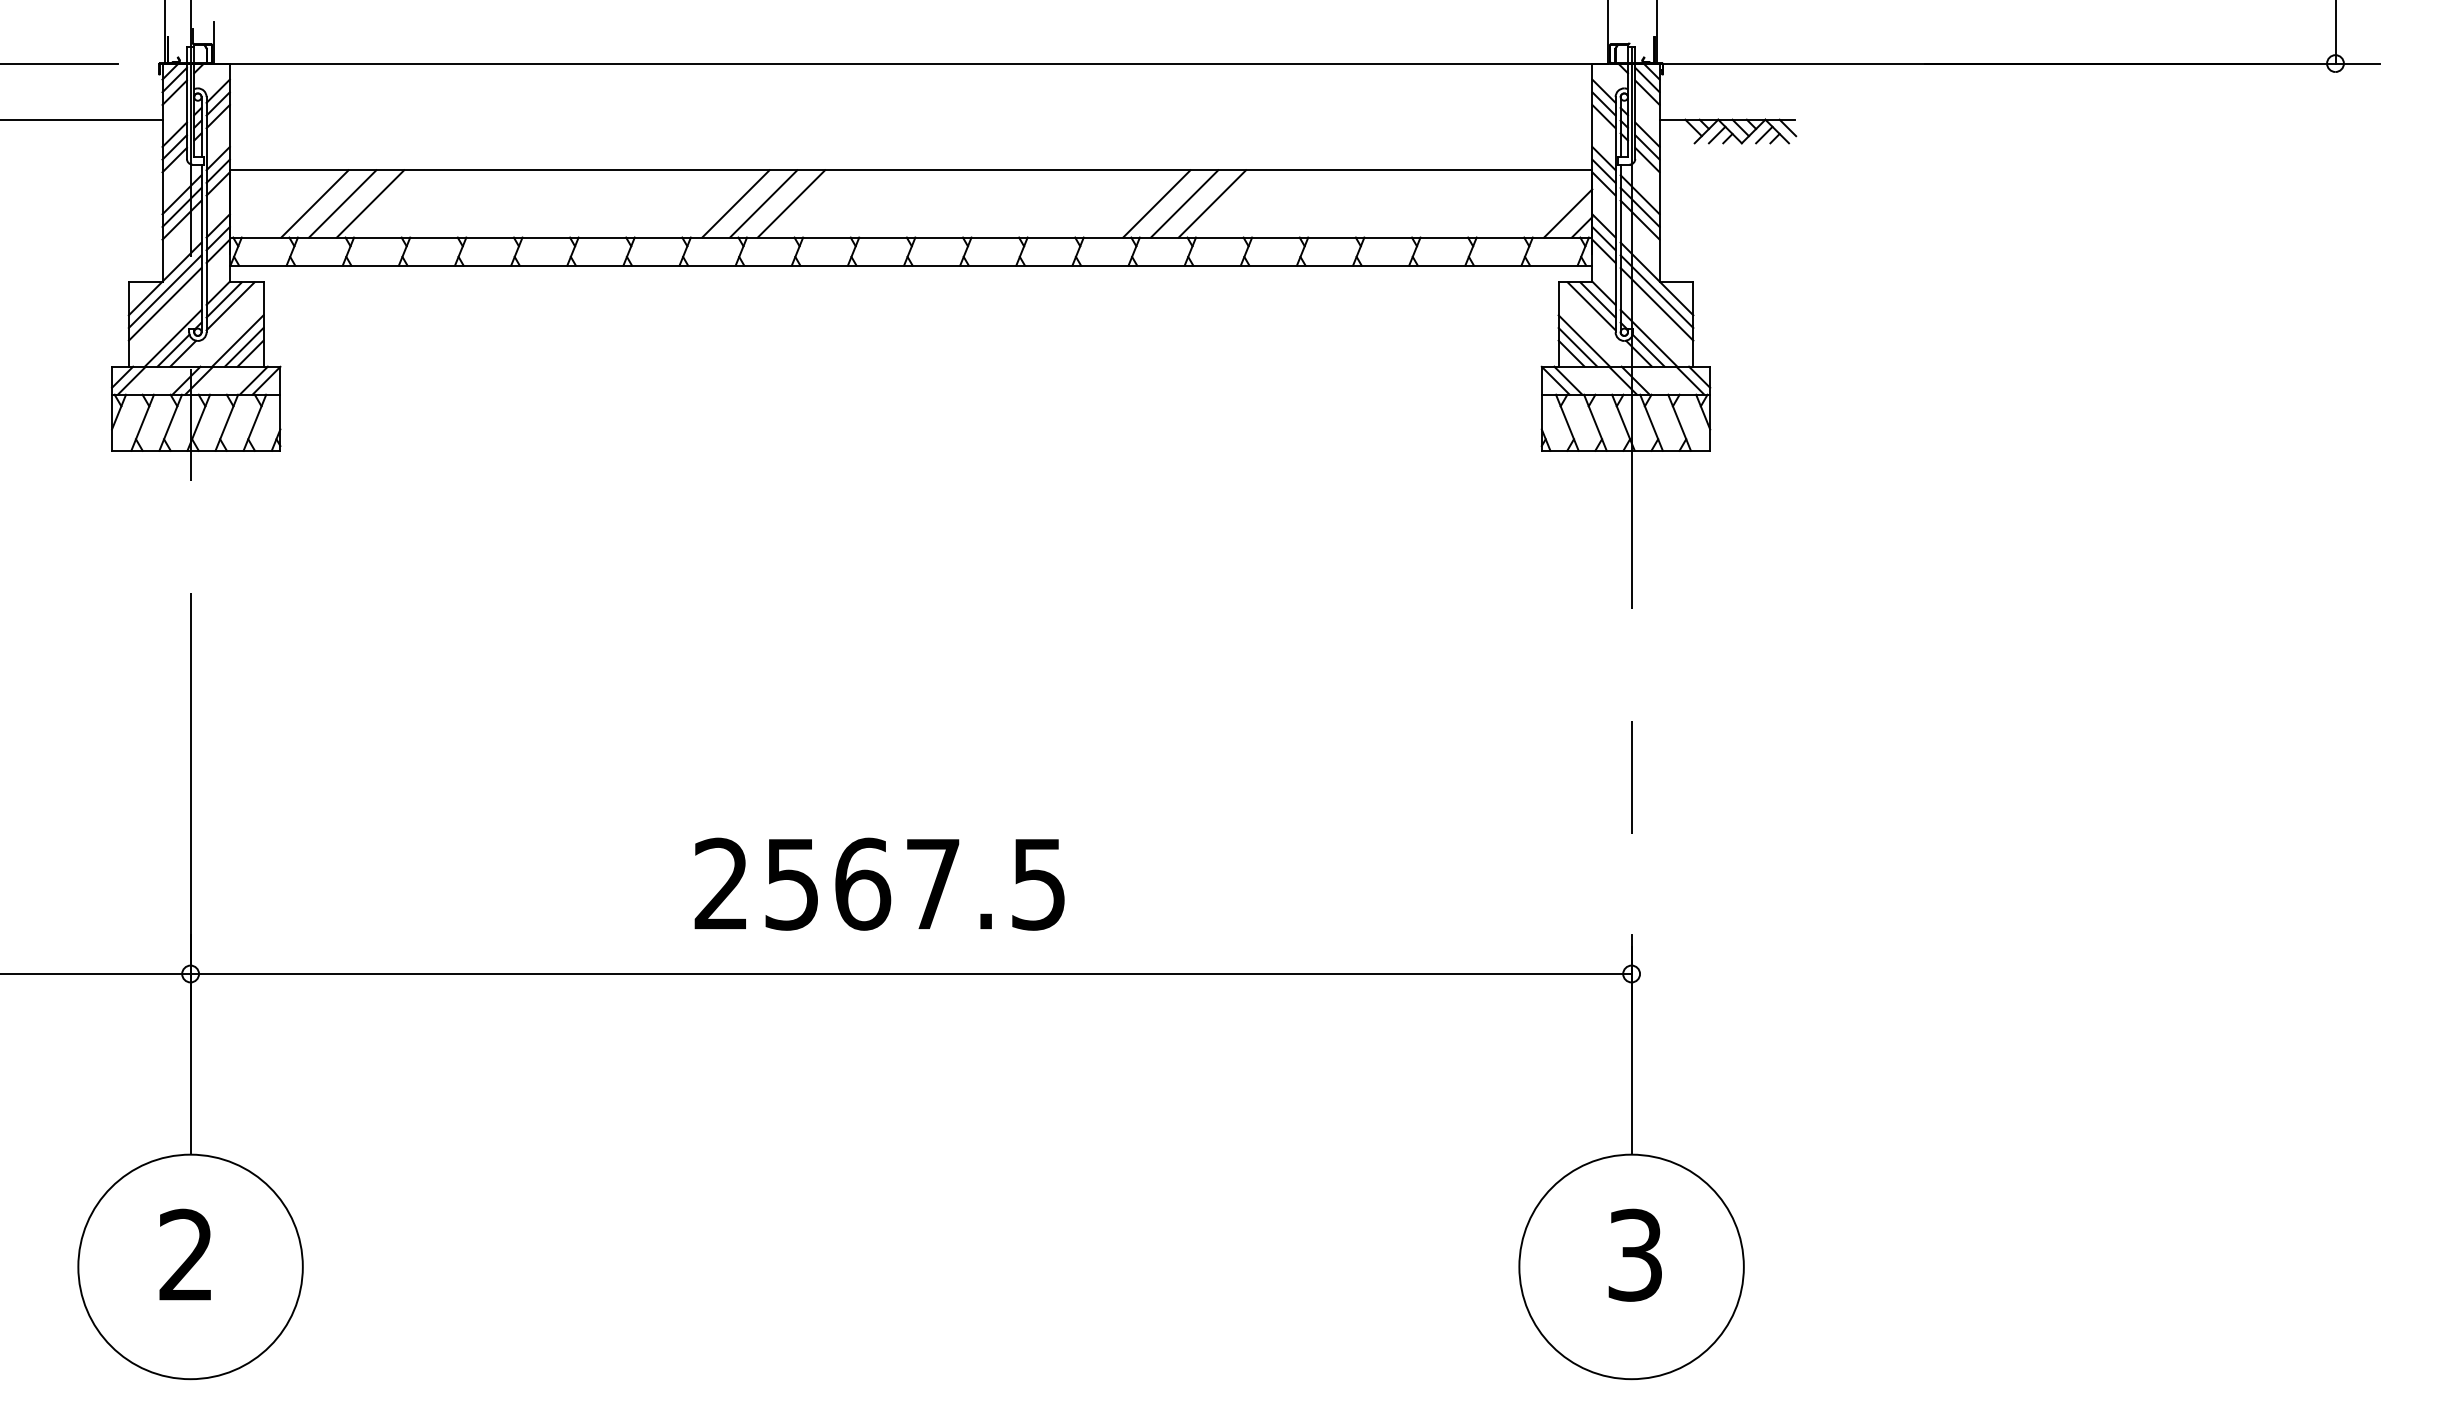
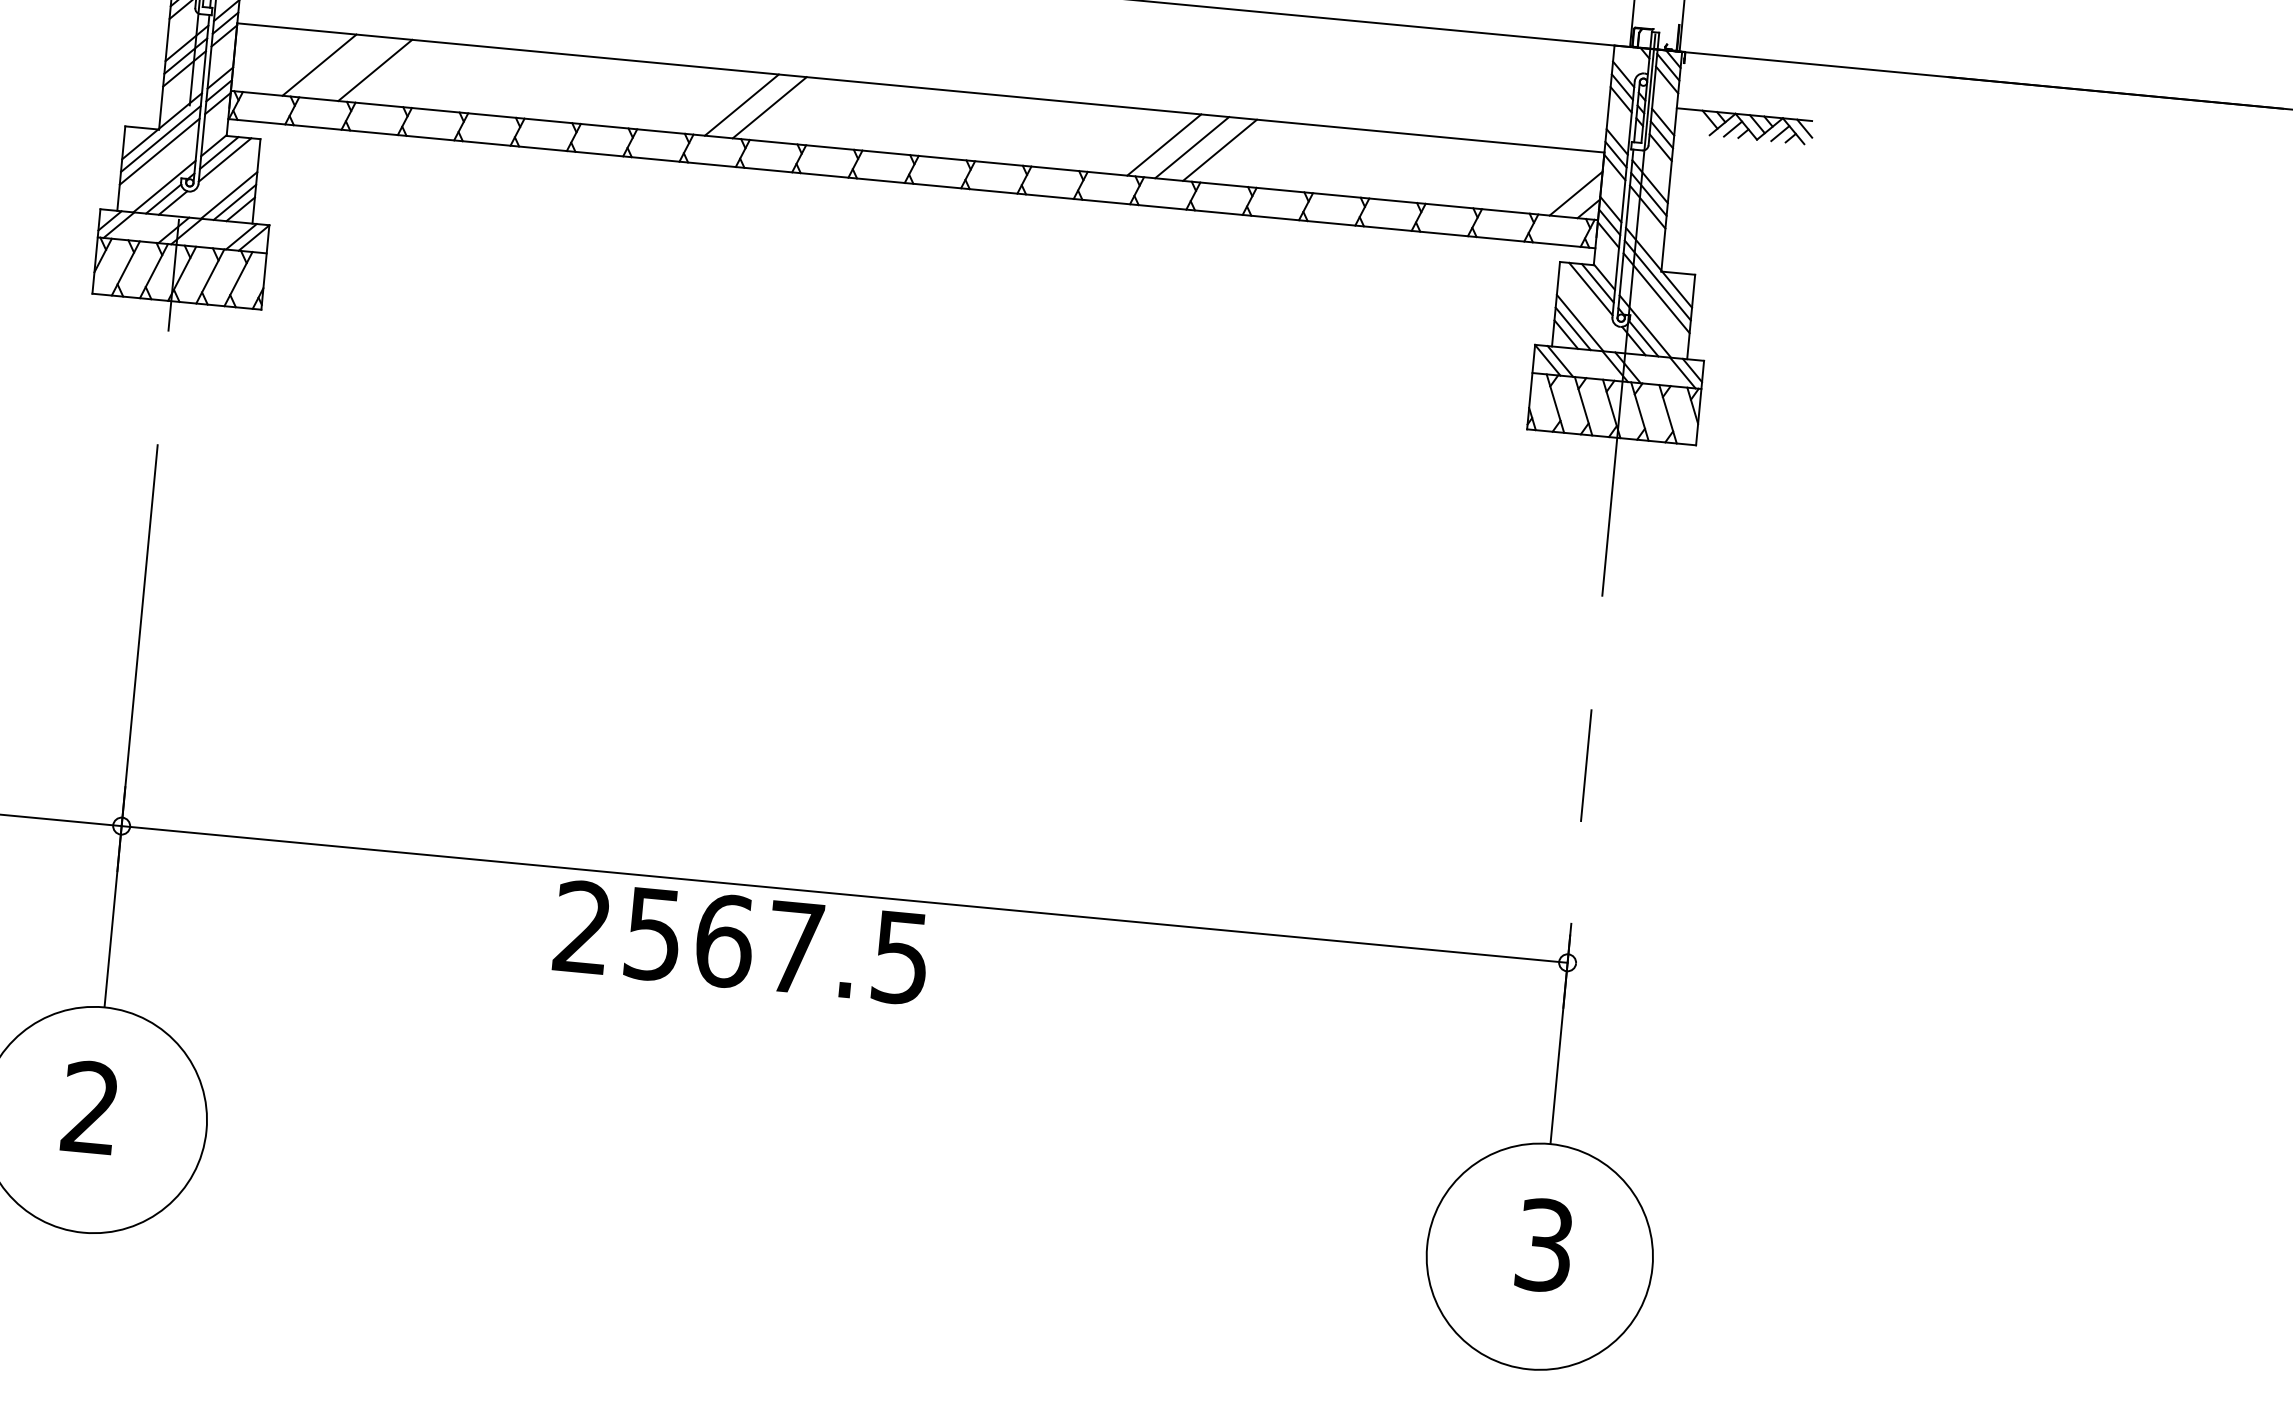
line: (342, 203) -> (347, 67), removed
line: (791, 203) -> (797, 109), removed
text: (879, 883) -> (741, 941), moved

